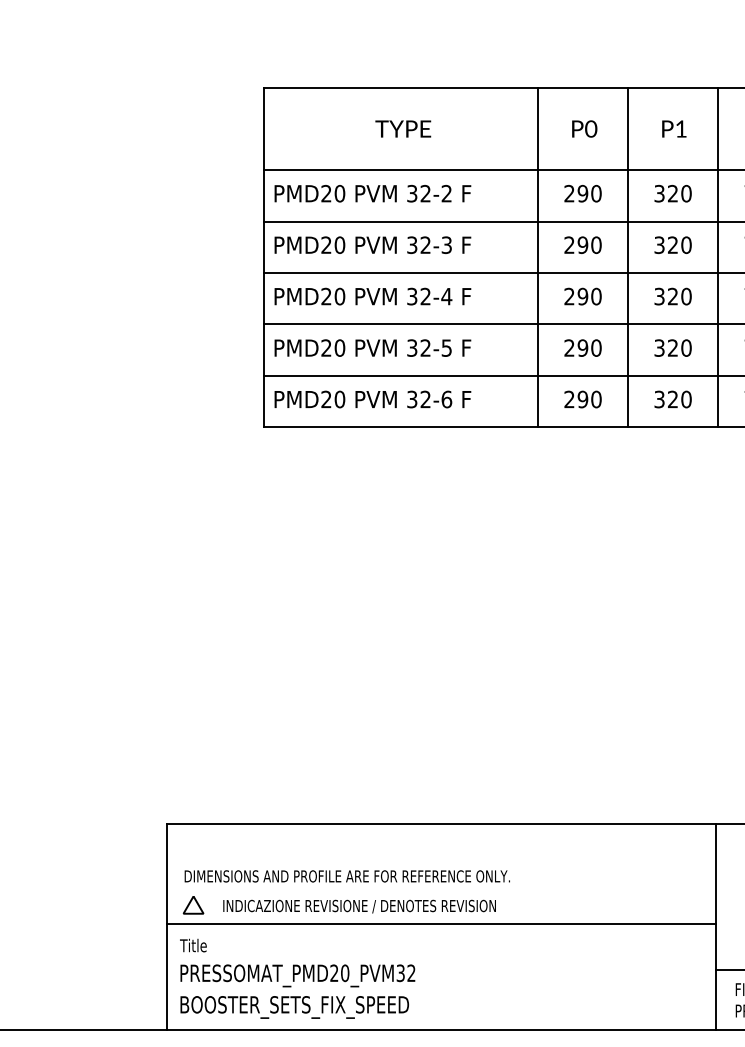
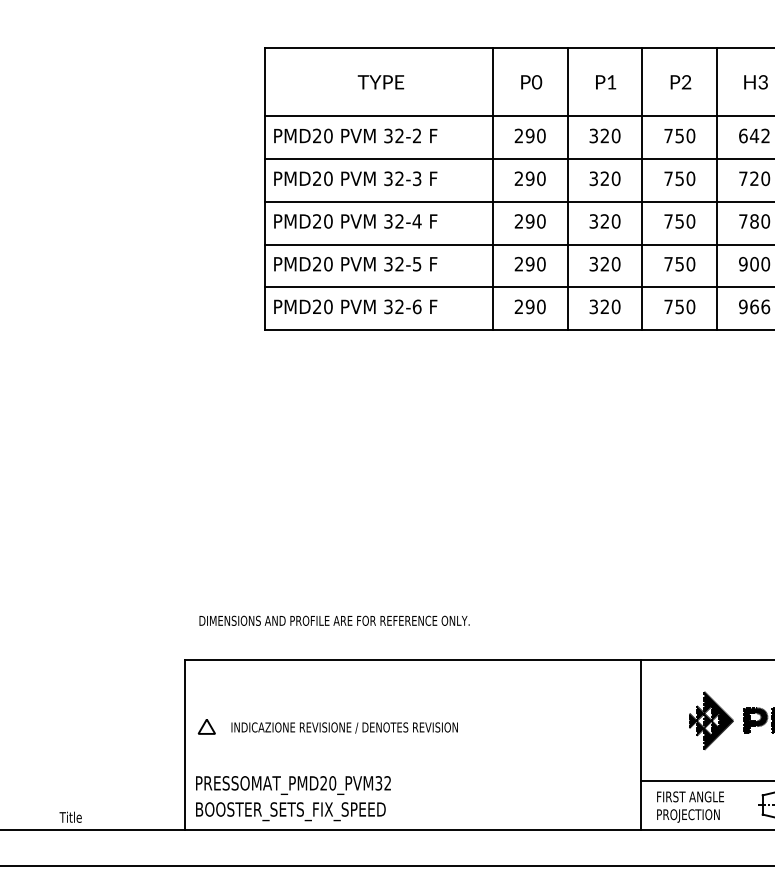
text: (347, 875) -> (334, 620), moved
line: (441, 924) -> (412, 742), removed
text: (193, 944) -> (70, 816), moved

